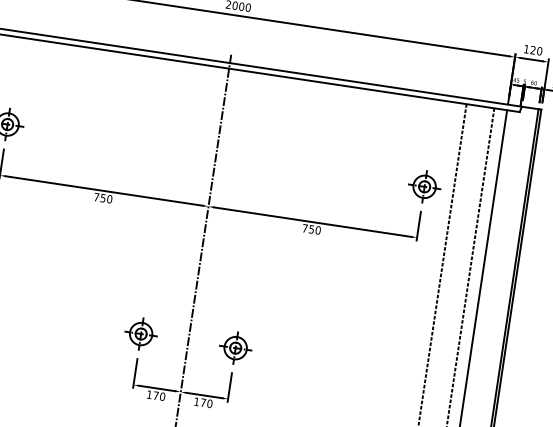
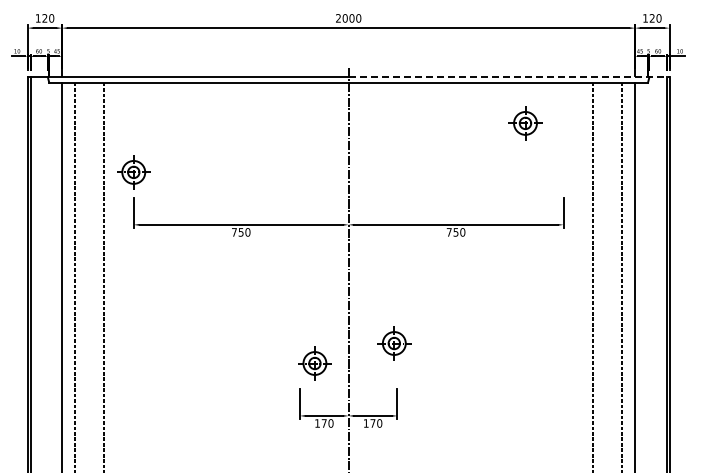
line: (386, 86) -> (509, 77), solid -> dashed
part: (424, 186) -> (525, 123), moved
part: (140, 333) -> (314, 363), moved
part: (235, 348) -> (394, 343), moved

